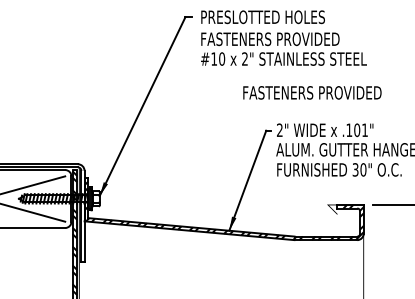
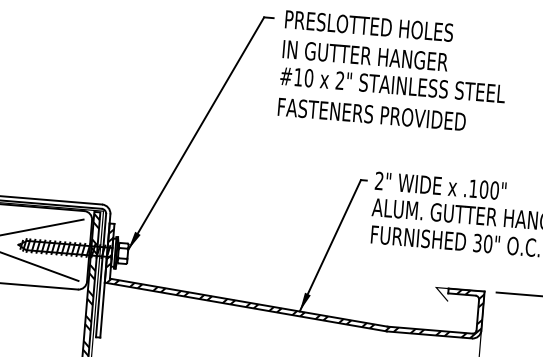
text: (270, 39) -> (376, 57), FASTENERS PROVIDED -> IN GUTTER HANGER
text: (312, 92) -> (372, 113), moved
text: (365, 130) -> (495, 190), .101" -> .100"

